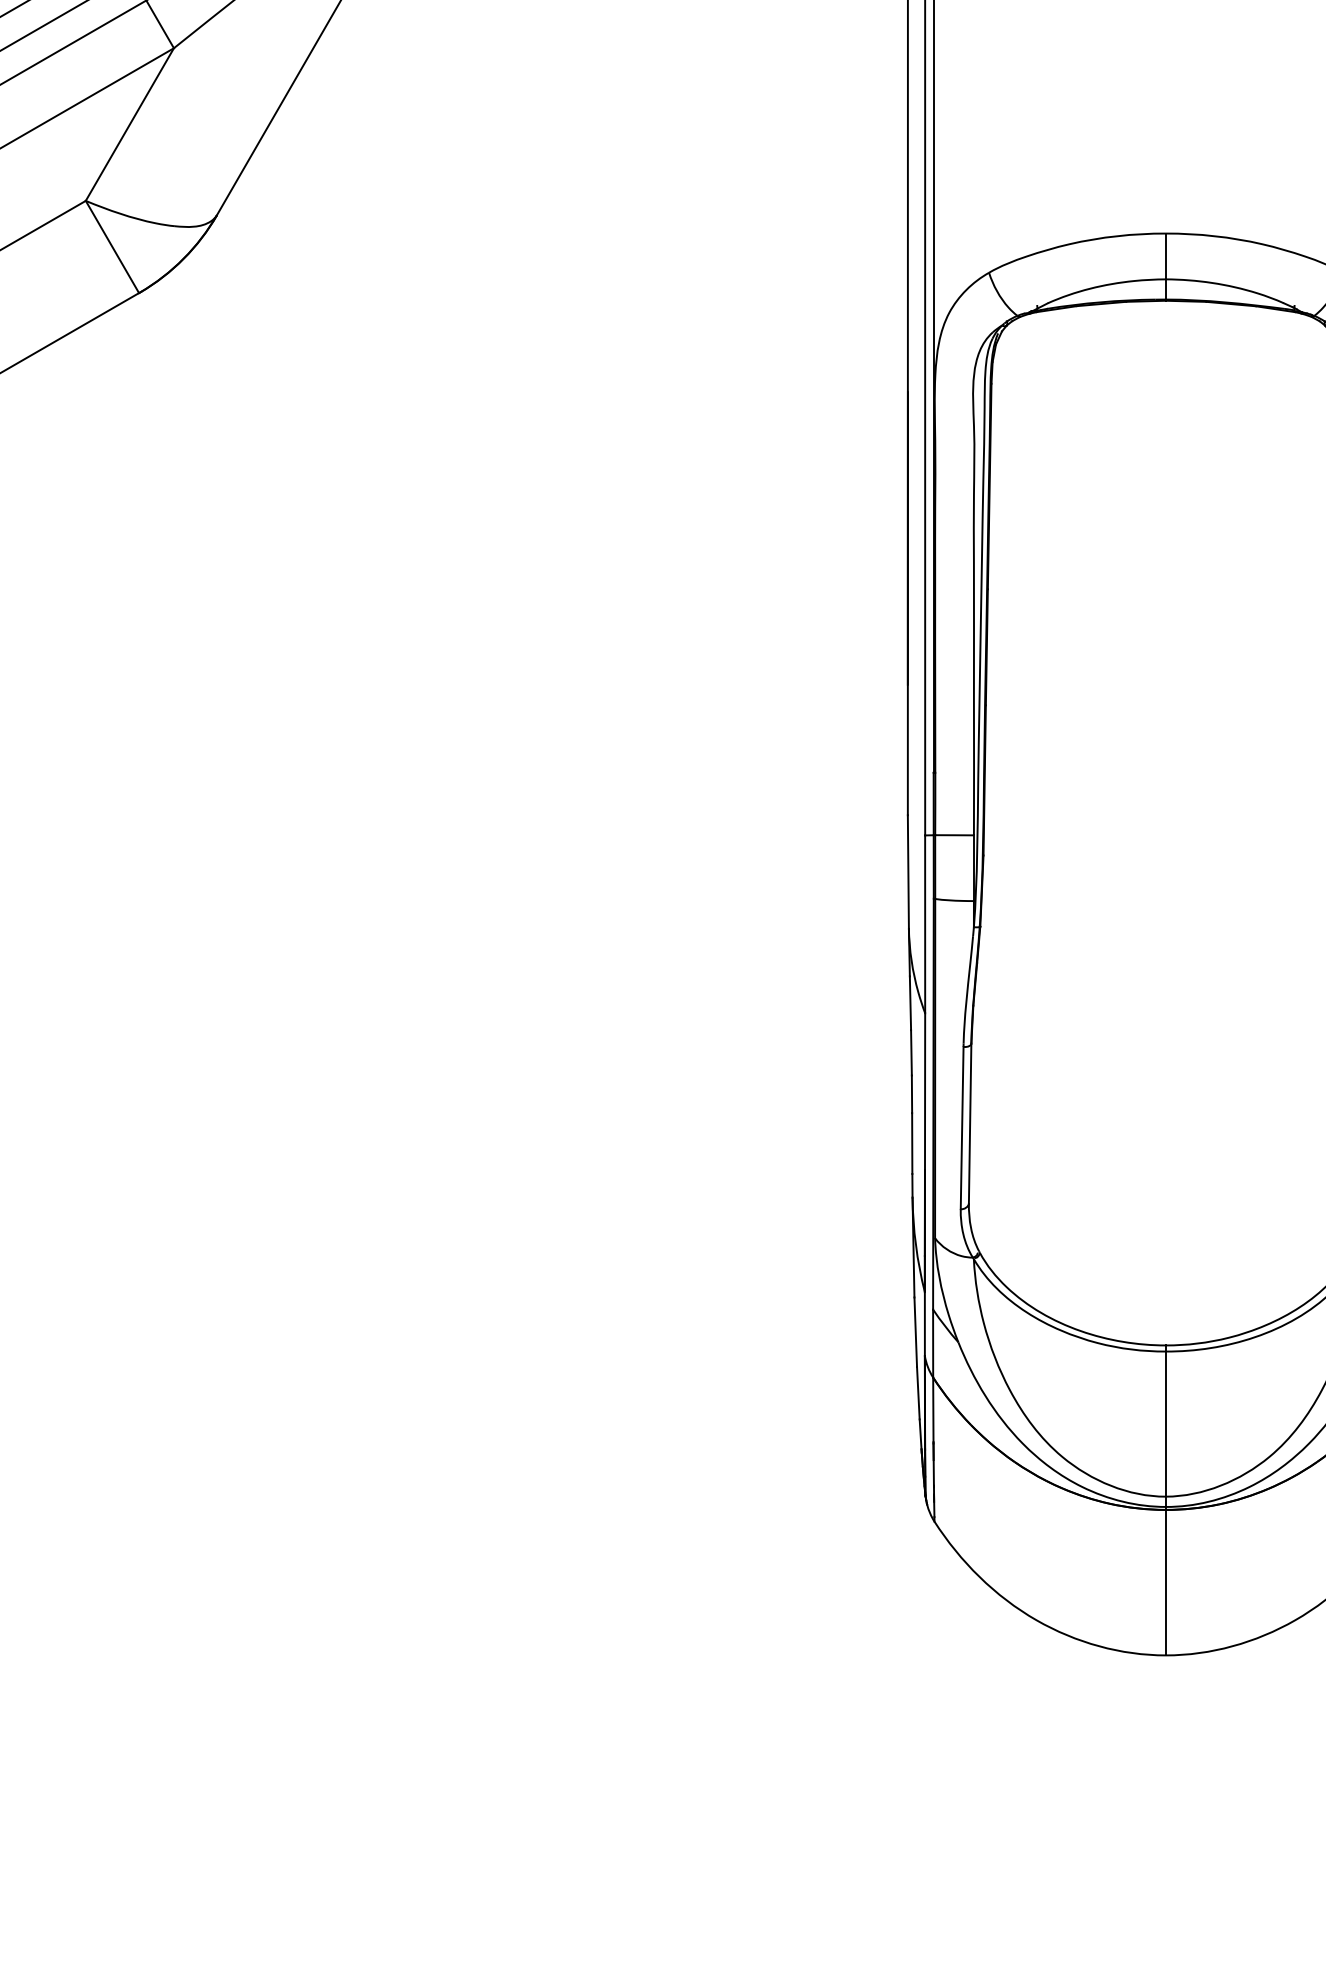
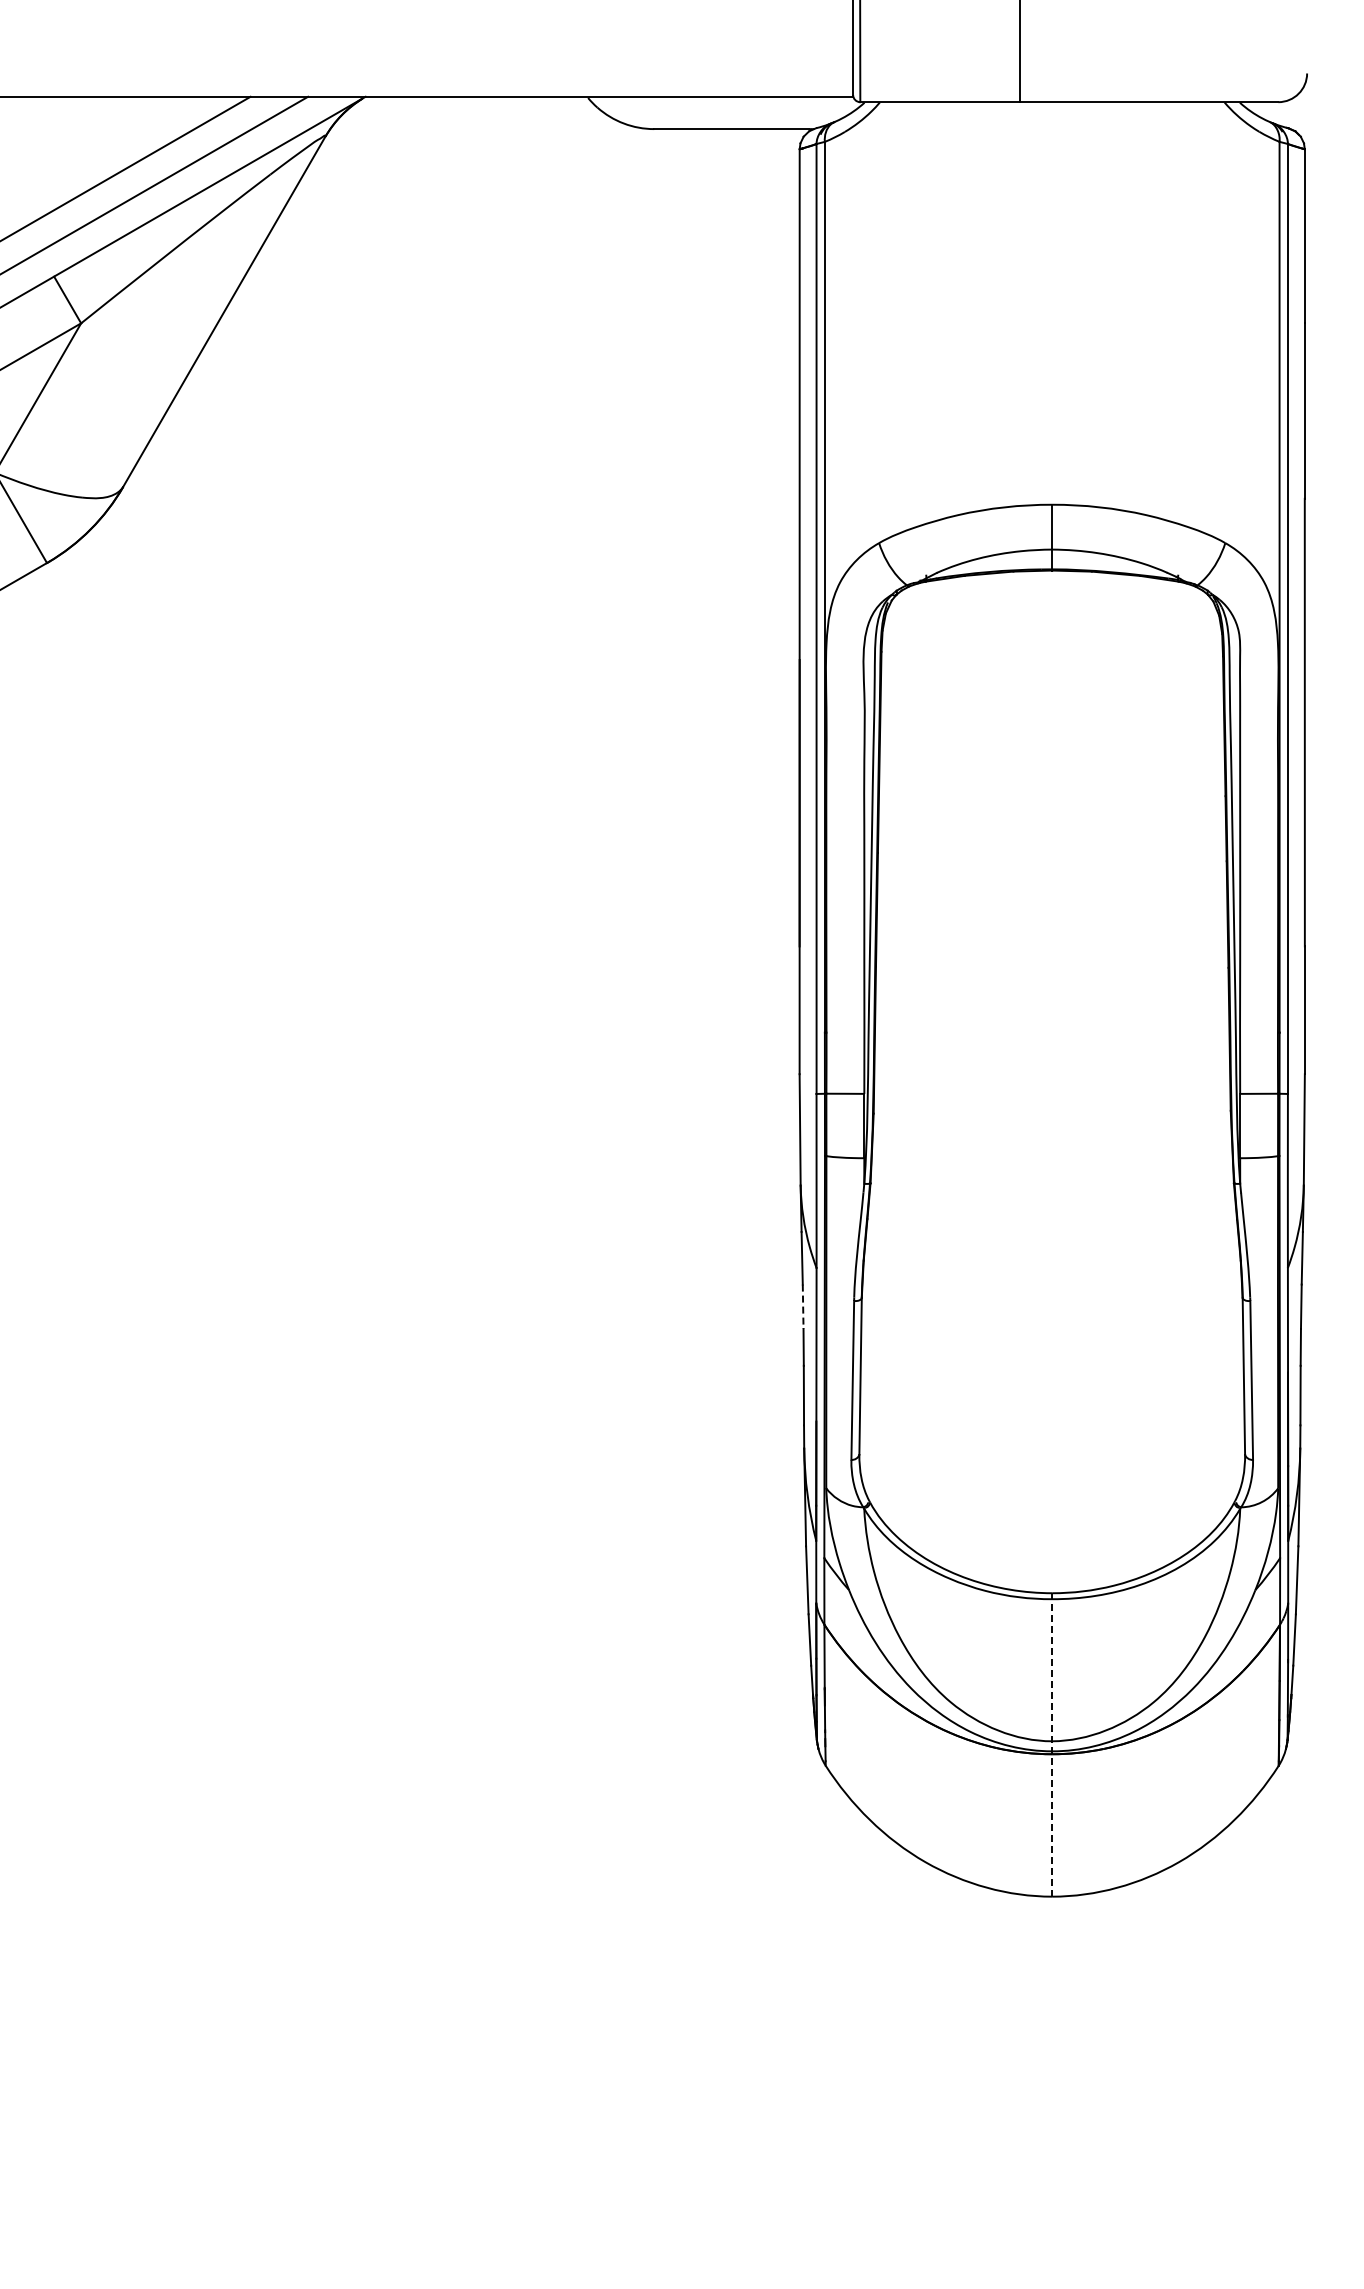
line: (911, 1053) -> (803, 1307), solid -> dashed
line: (1166, 1499) -> (1052, 1744), solid -> dashed

